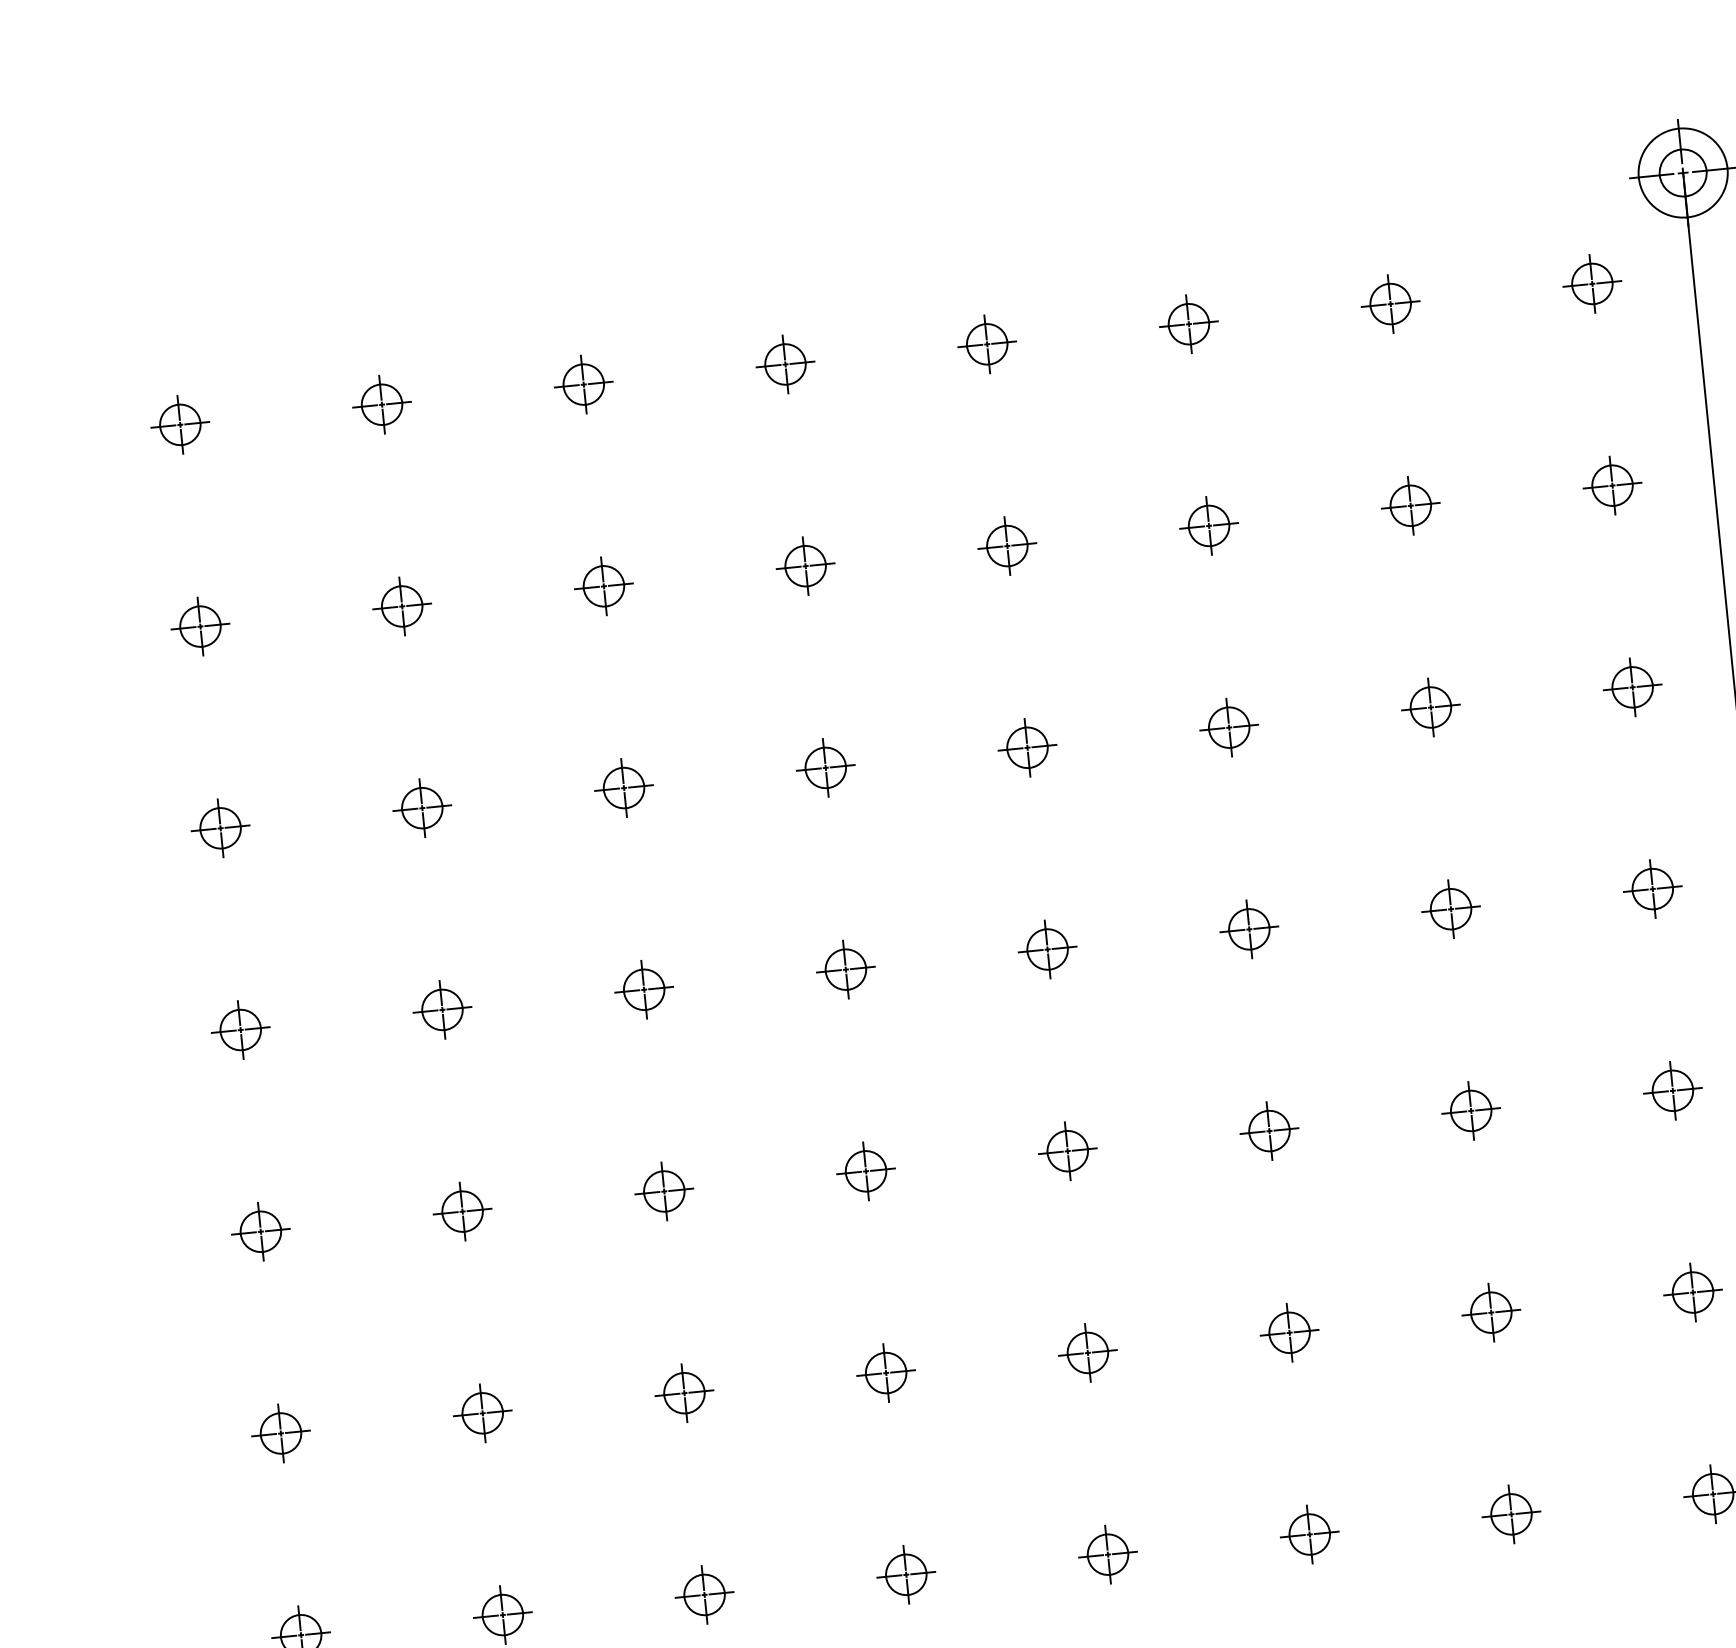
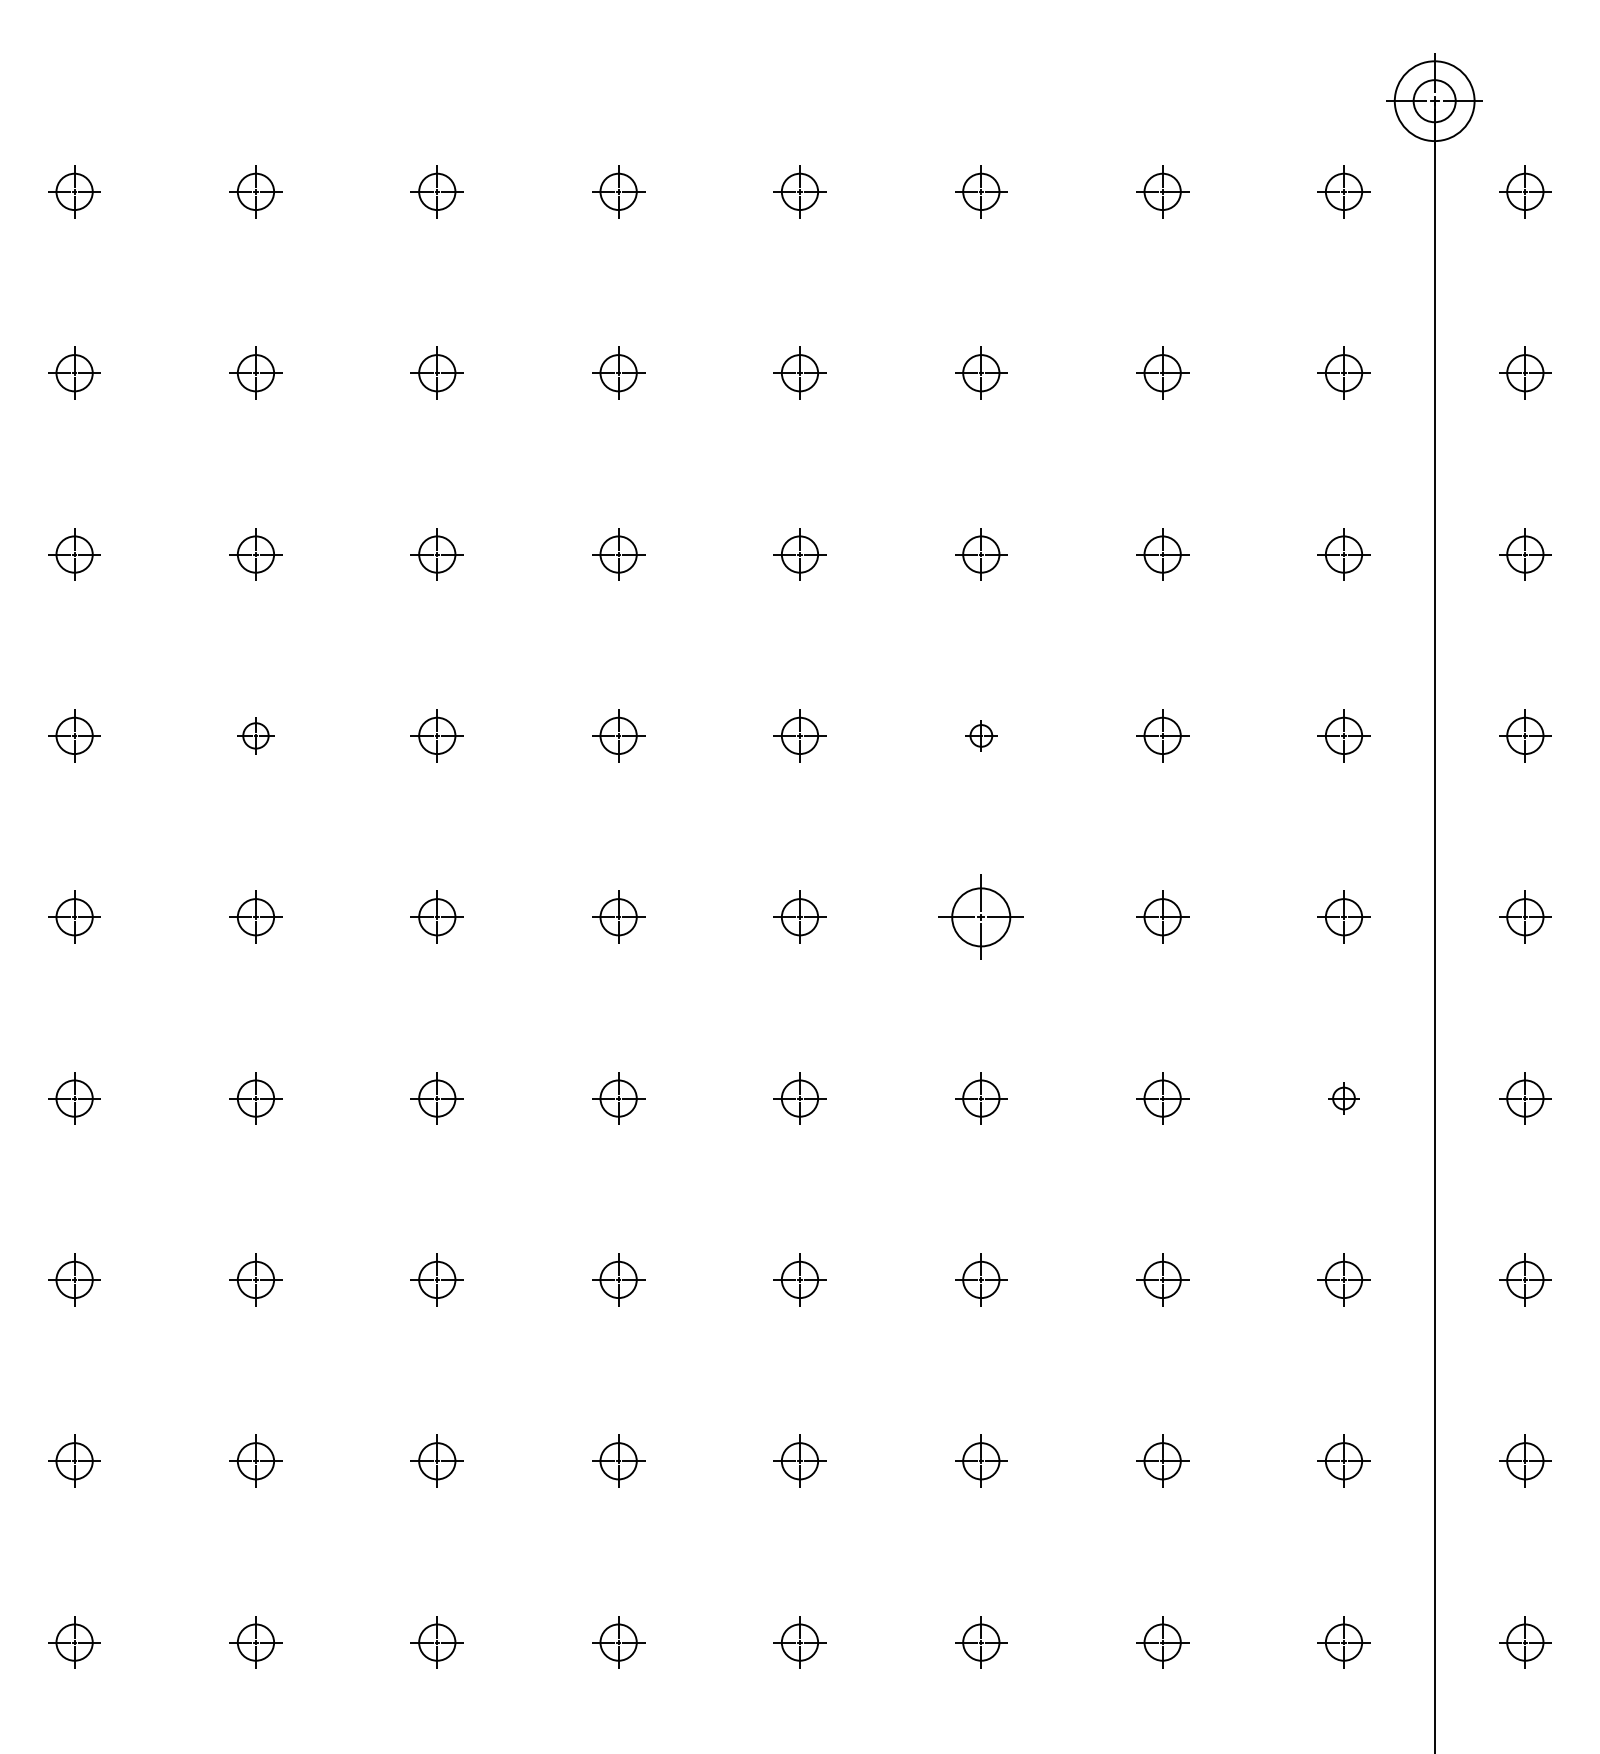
part: (1249, 928) -> (981, 735), size x0.6
part: (441, 1009) -> (255, 735), size x0.7
part: (1269, 1130) -> (981, 916), size x1.6
part: (1692, 1292) -> (1343, 1098), size x0.6

